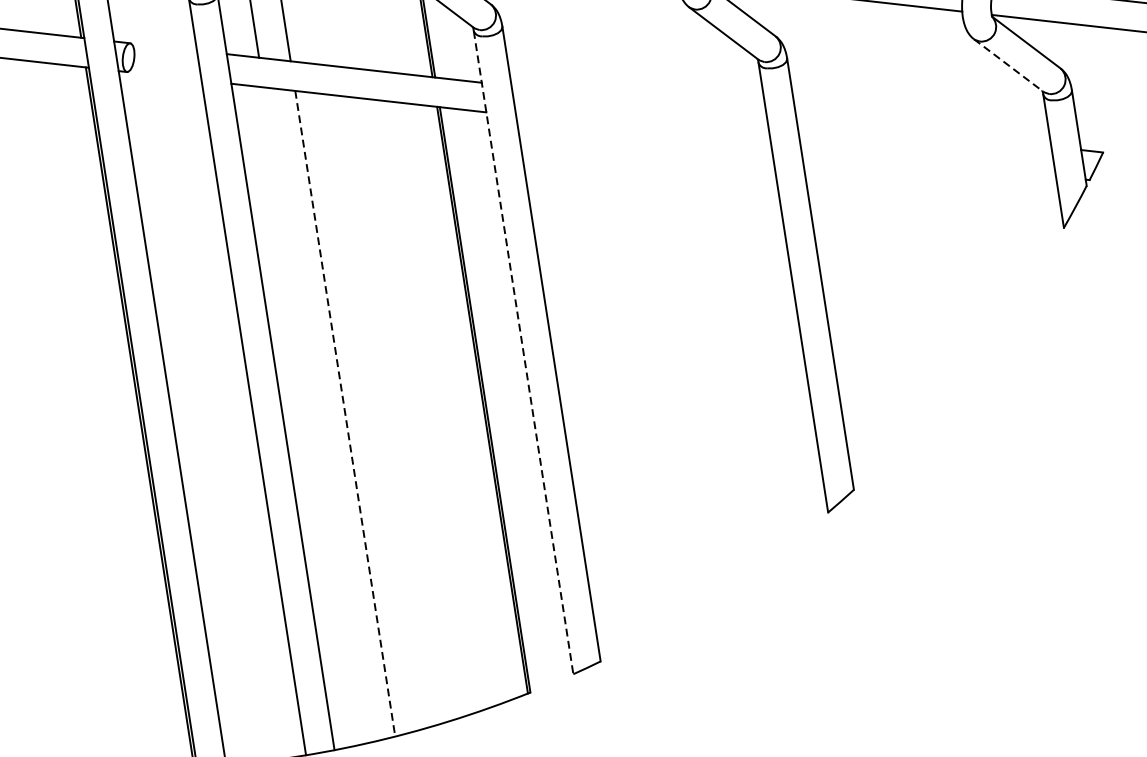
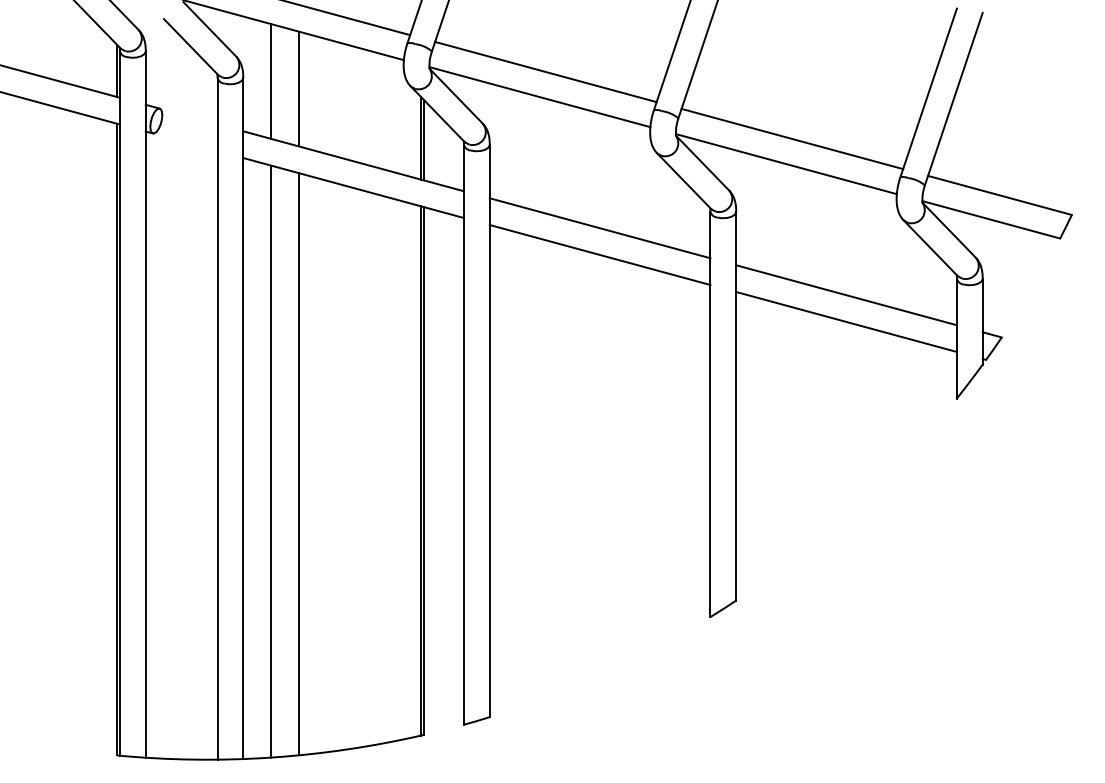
line: (1008, 65) -> (930, 247), dashed -> solid
line: (638, 100) -> (599, 228), added
line: (643, 130) -> (599, 255), added
line: (923, 132) -> (846, 295), added
line: (928, 161) -> (846, 321), added
line: (523, 353) -> (463, 435), dashed -> solid
line: (345, 414) -> (298, 464), dashed -> solid
line: (314, 415) -> (271, 461), added

